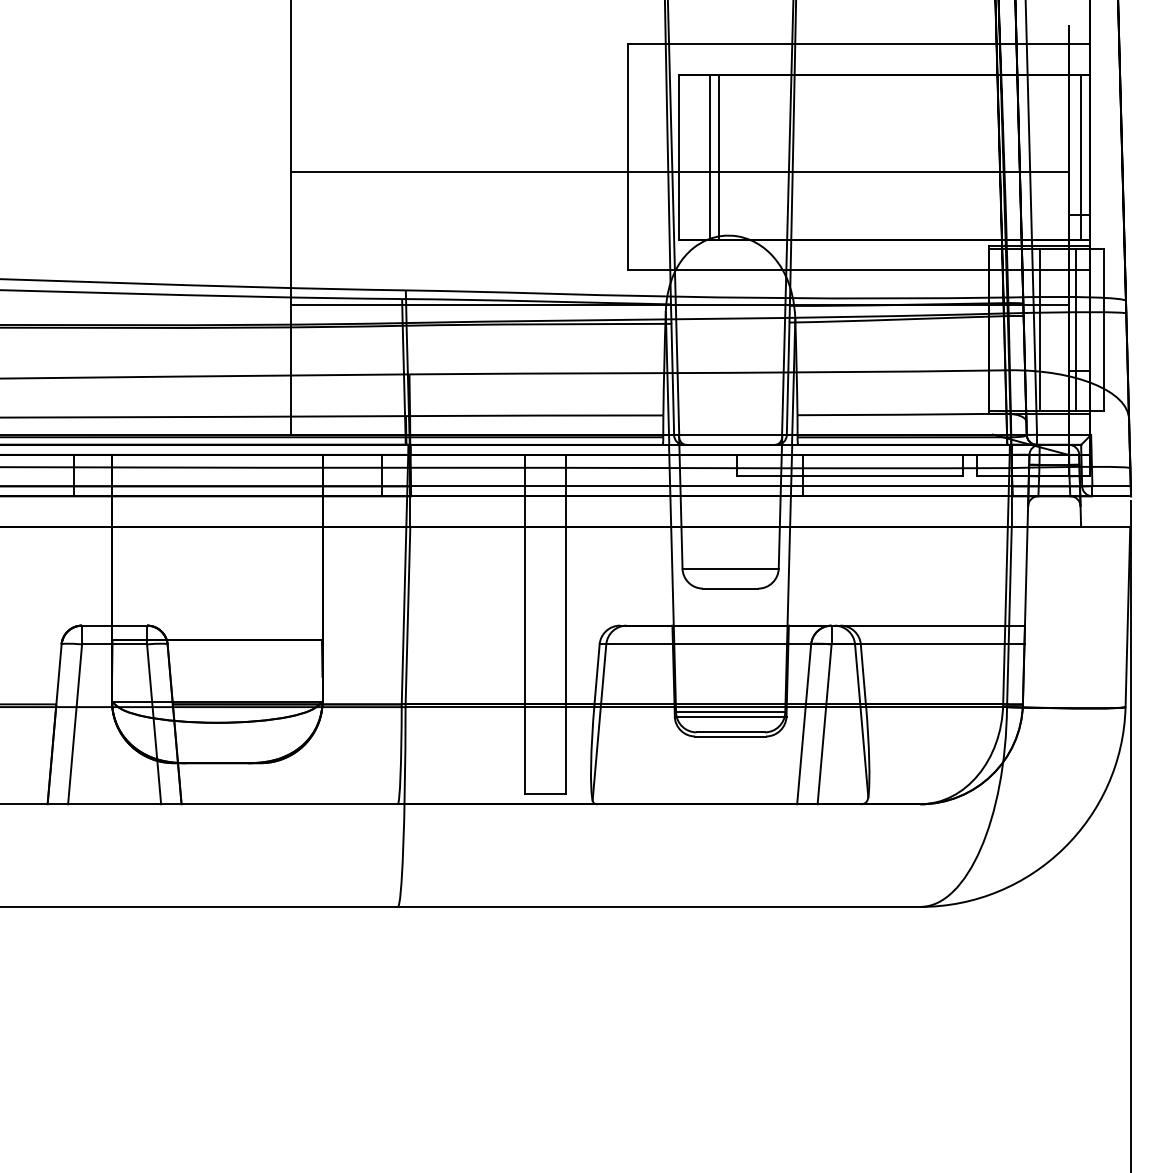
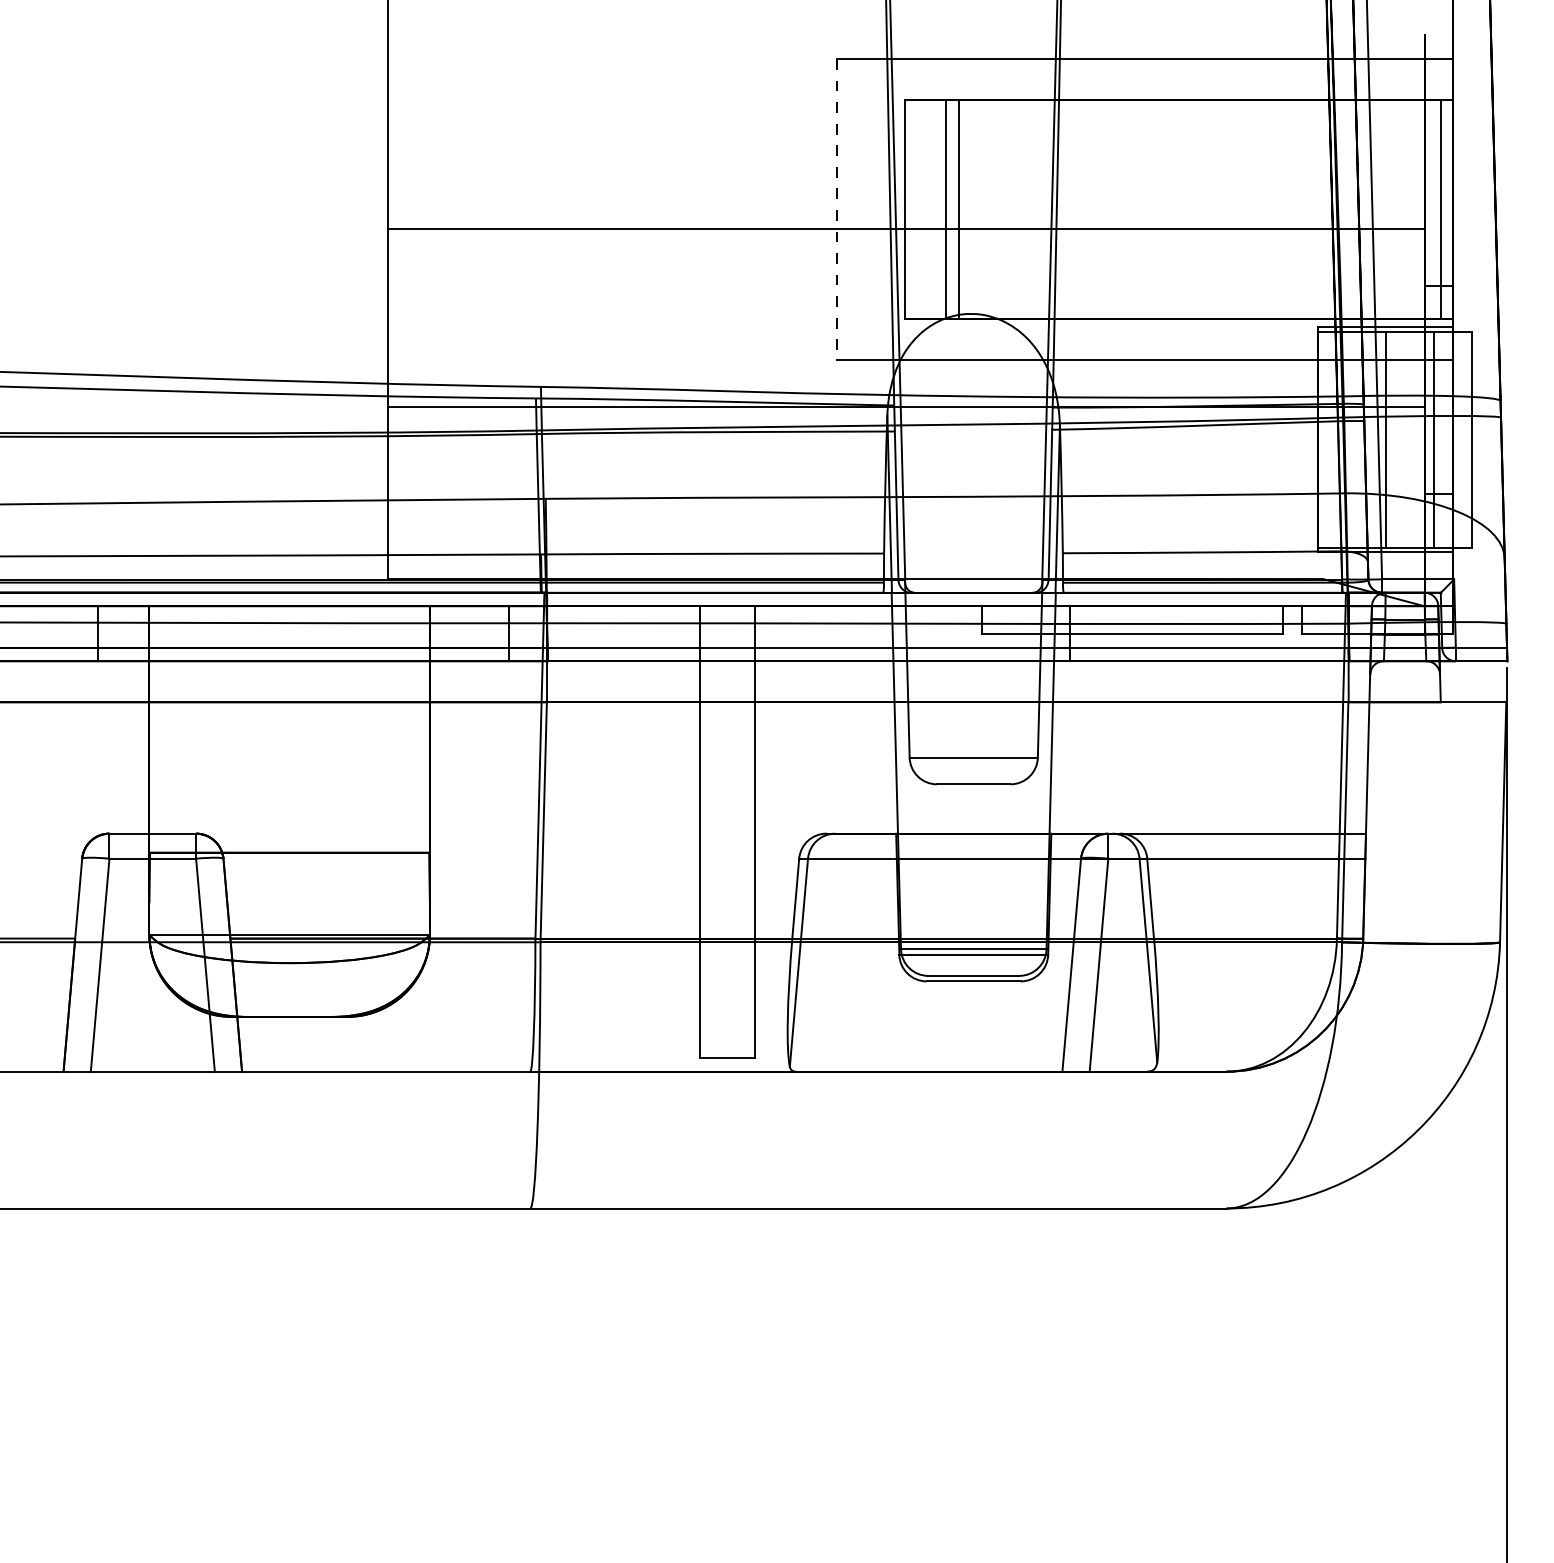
line: (627, 157) -> (836, 209), solid -> dashed

